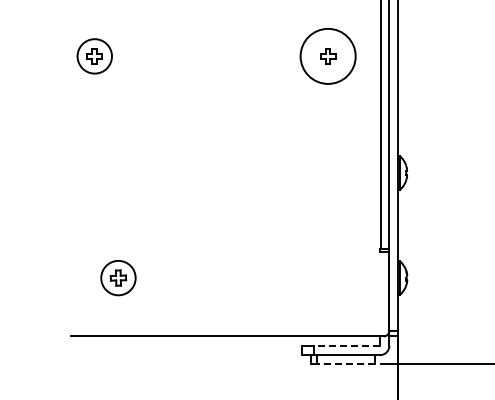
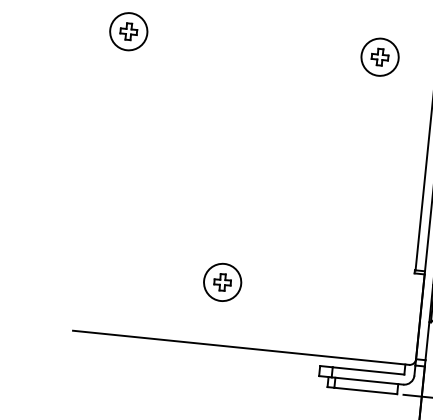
circle: (327, 56) -> (379, 57), size x0.62
part: (118, 278) -> (222, 282), moved
line: (346, 345) -> (368, 370), dashed -> solid
line: (345, 364) -> (365, 390), dashed -> solid

